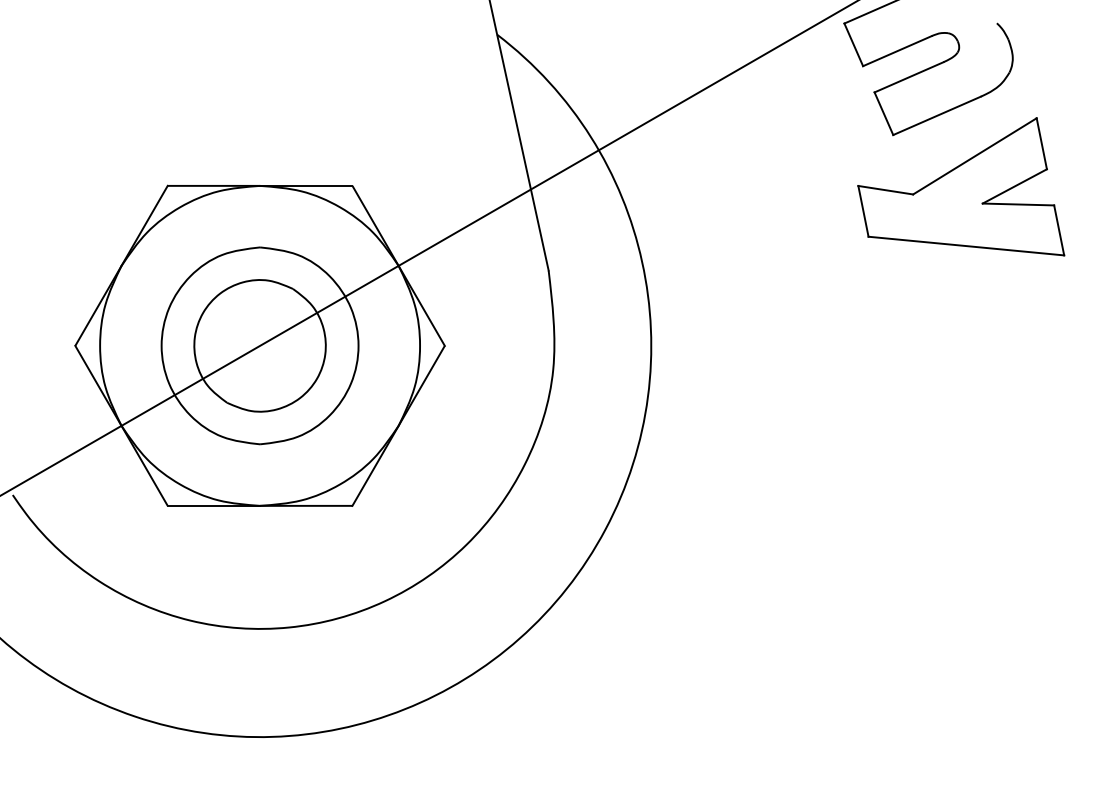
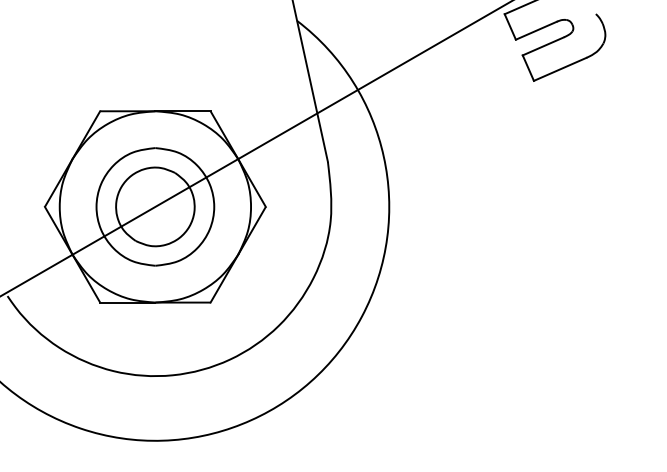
part: (961, 186) -> (574, 111), removed

